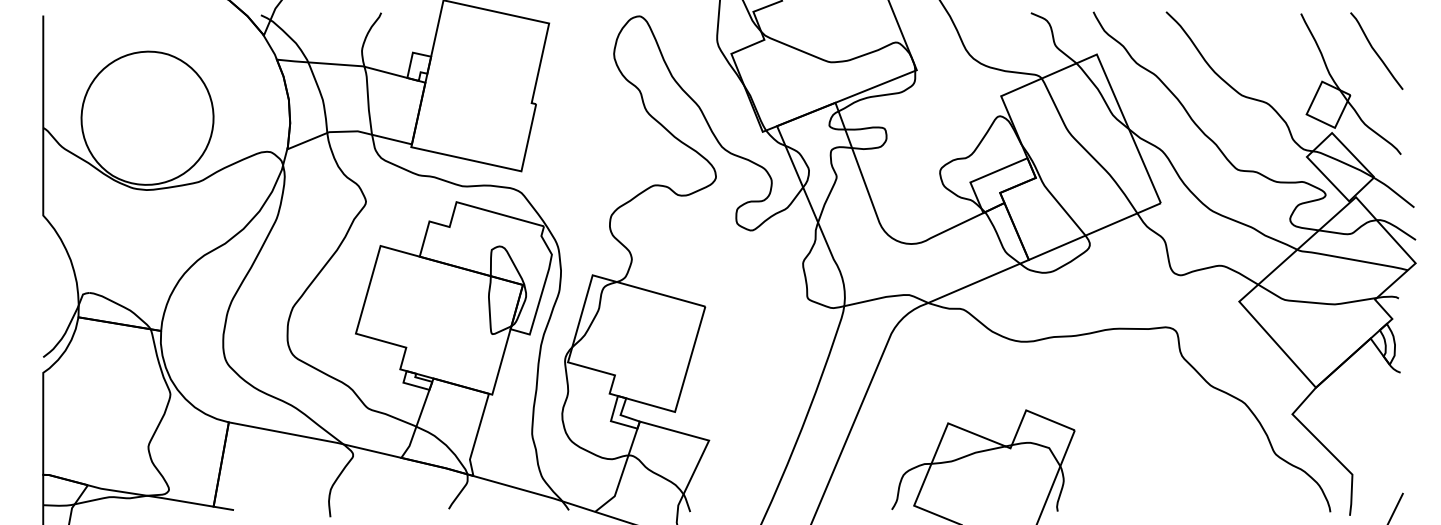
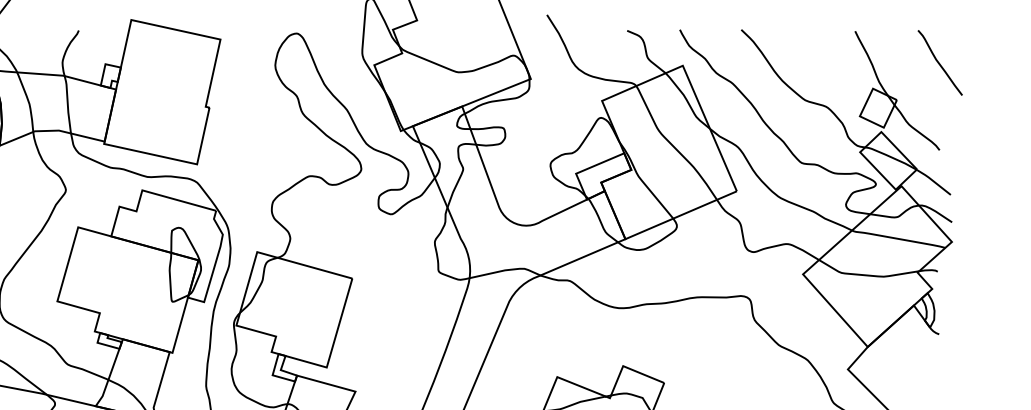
curve: (1375, 50) -> (939, 62), moved

